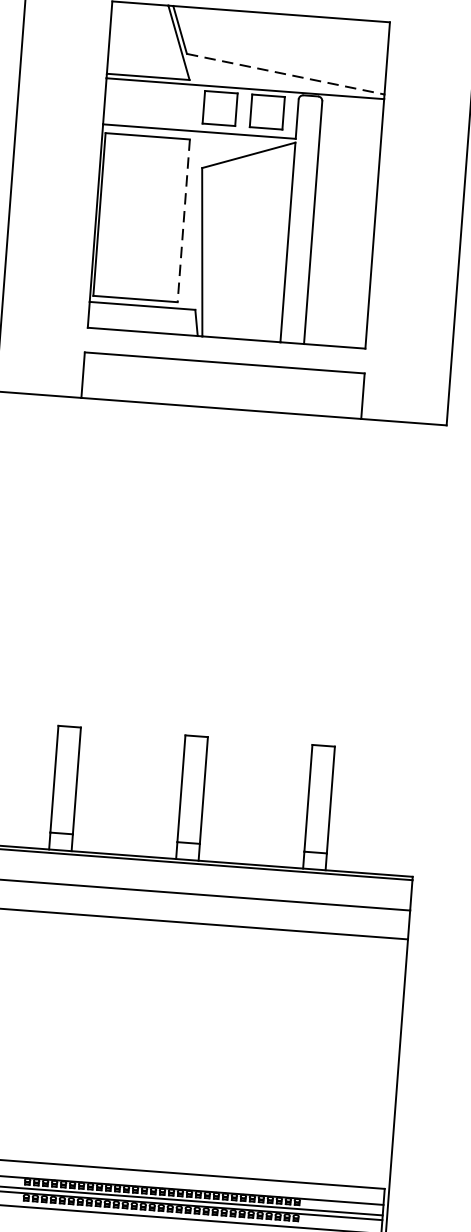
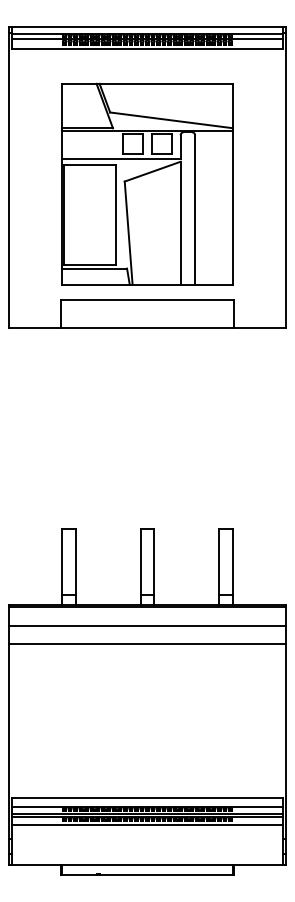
line: (285, 74) -> (171, 120), dashed -> solid
line: (183, 222) -> (115, 215), dashed -> solid

